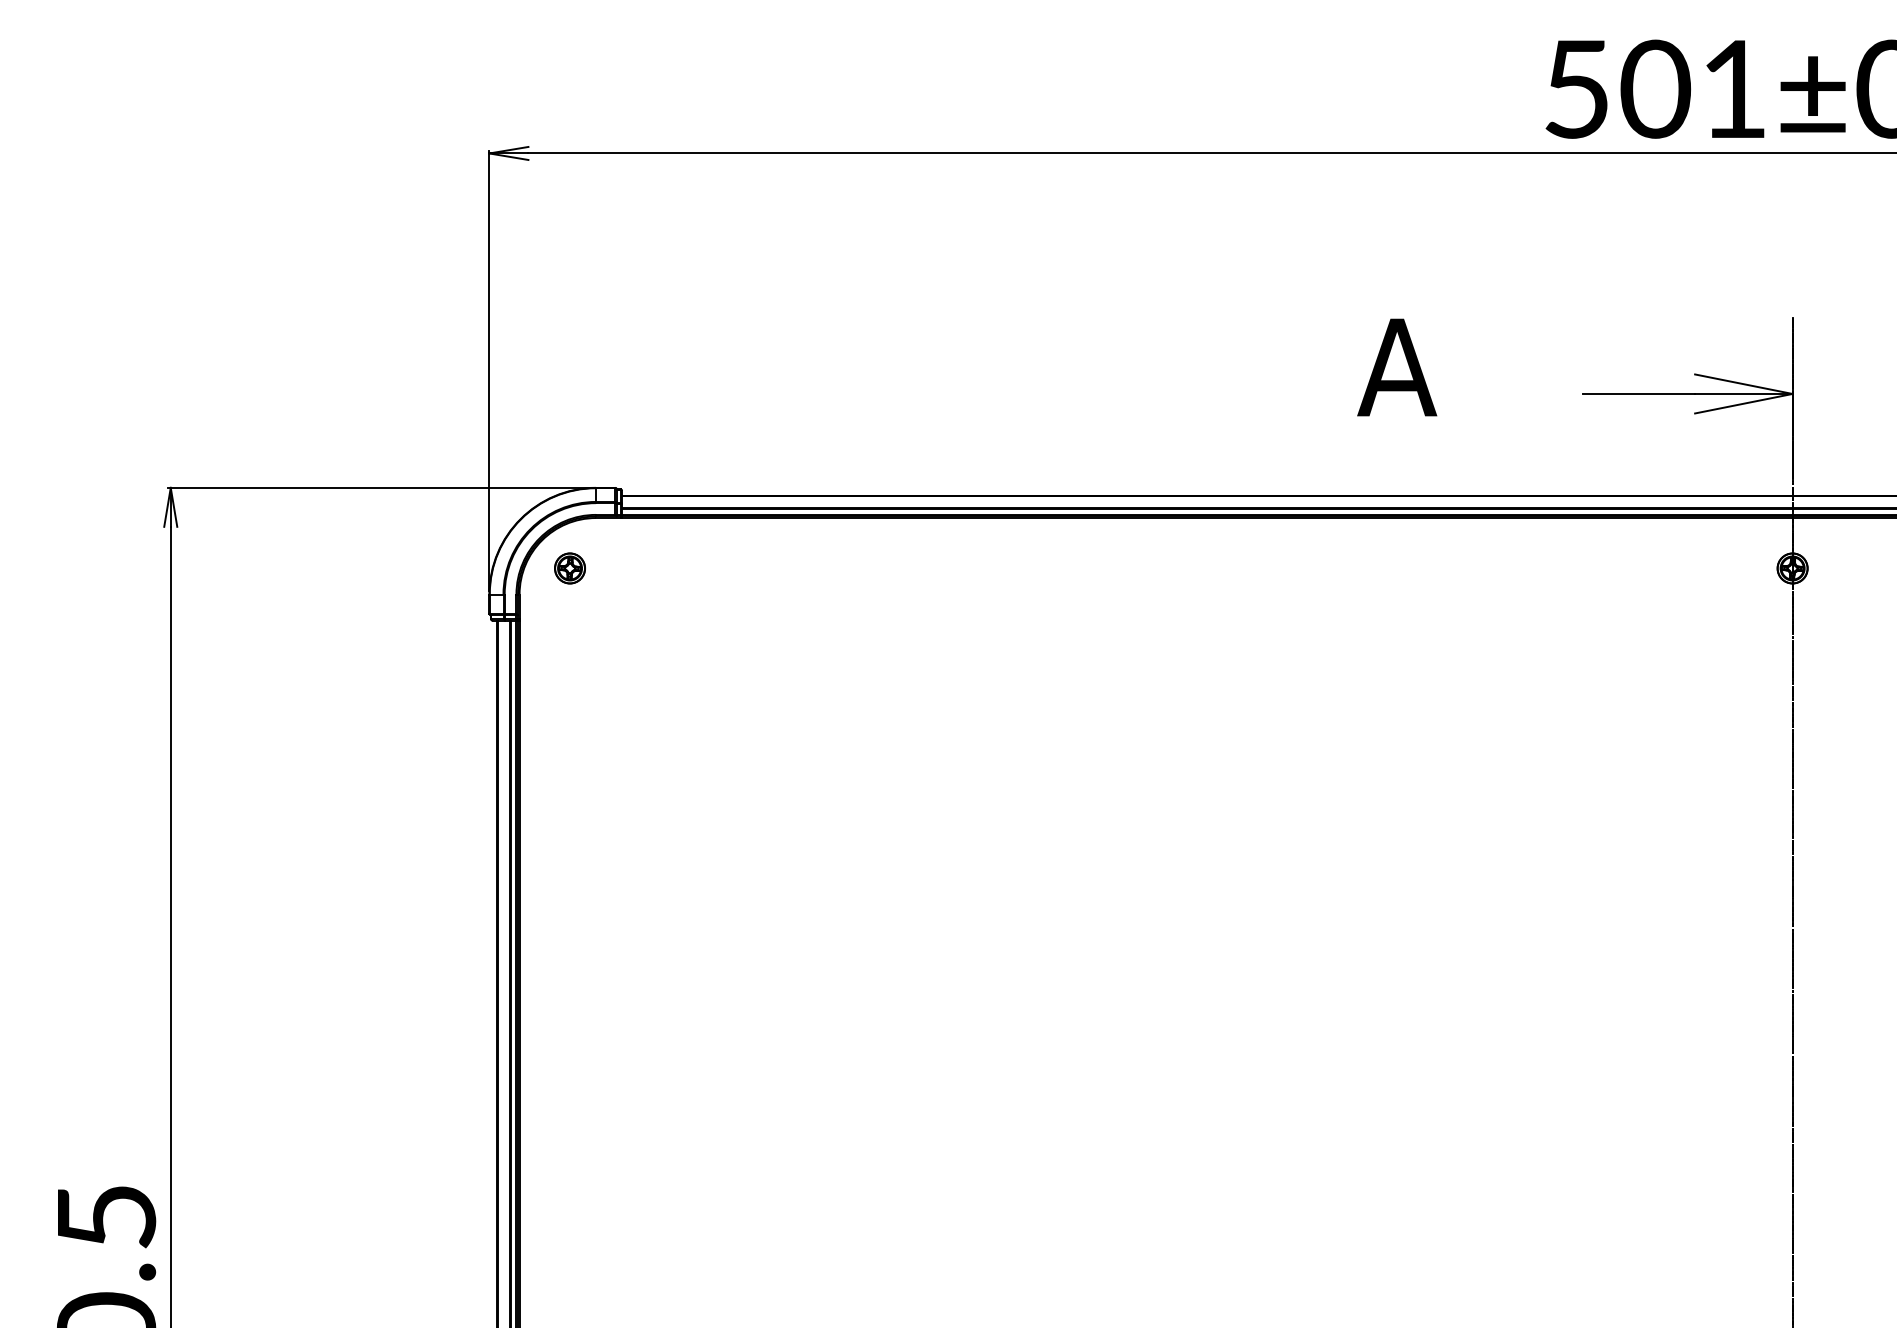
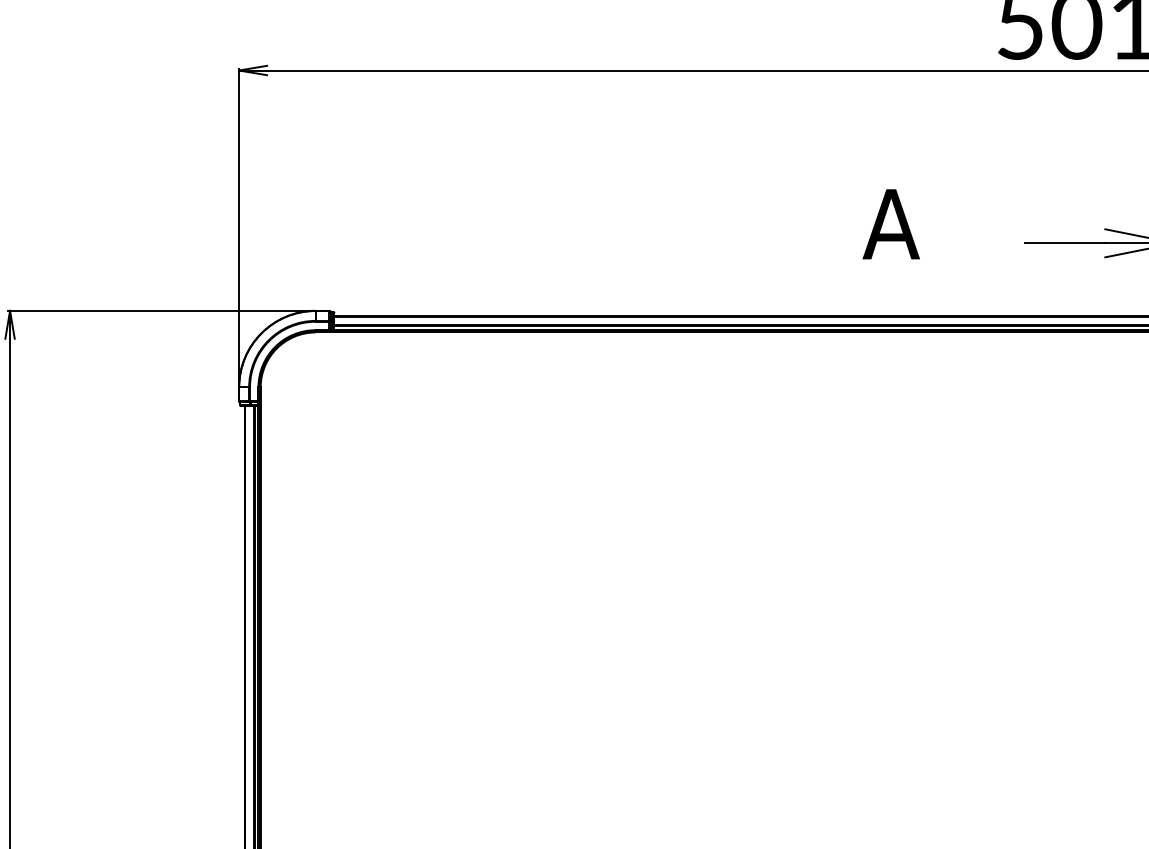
part: (569, 568) -> (296, 368), removed

